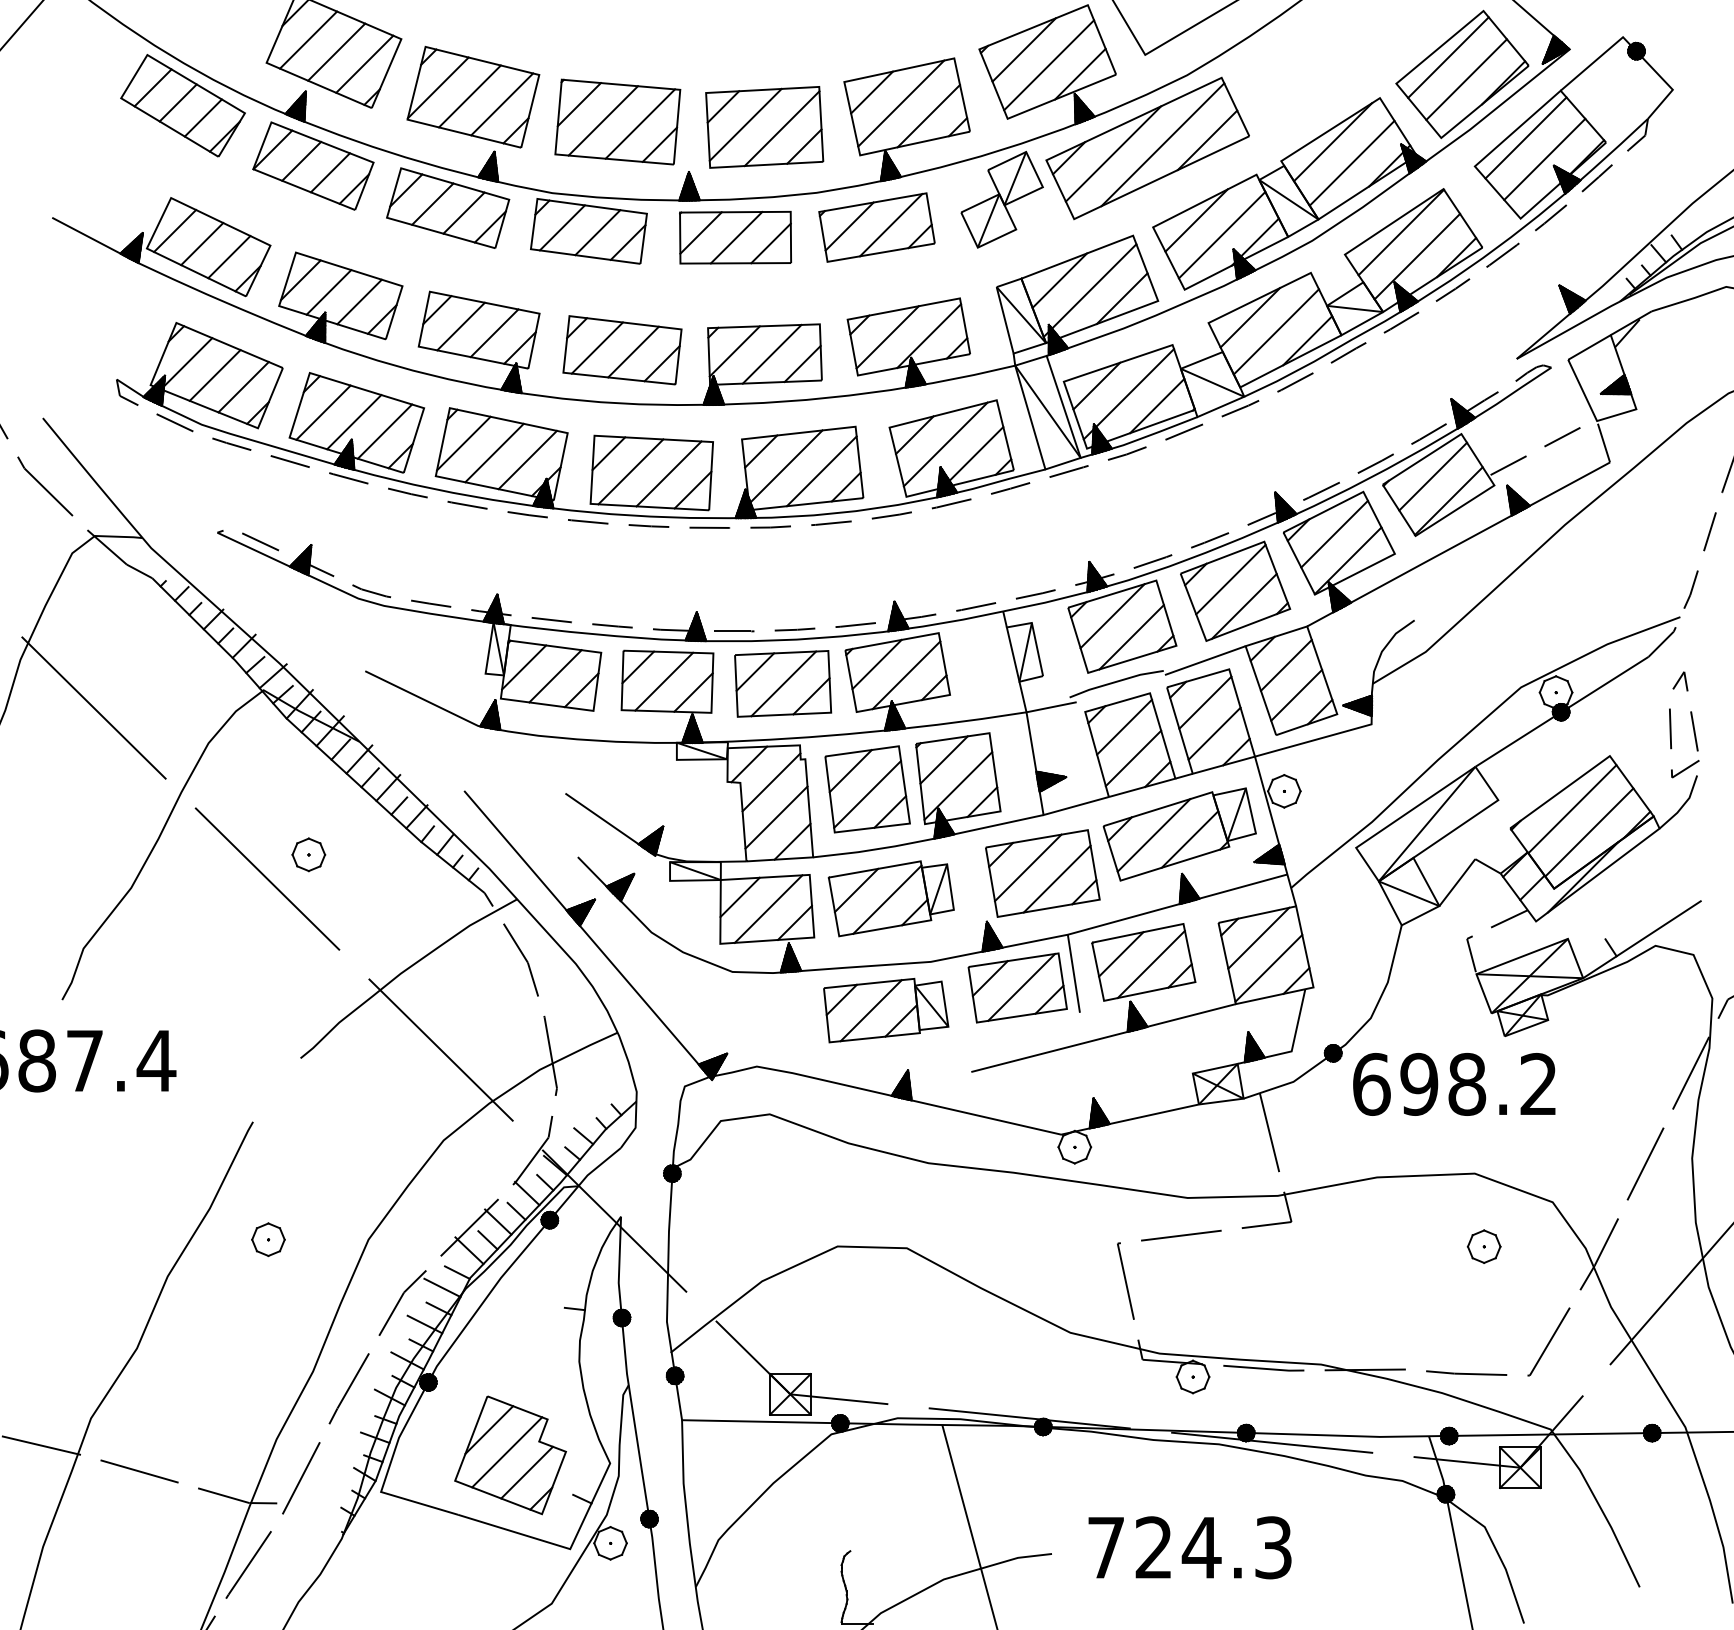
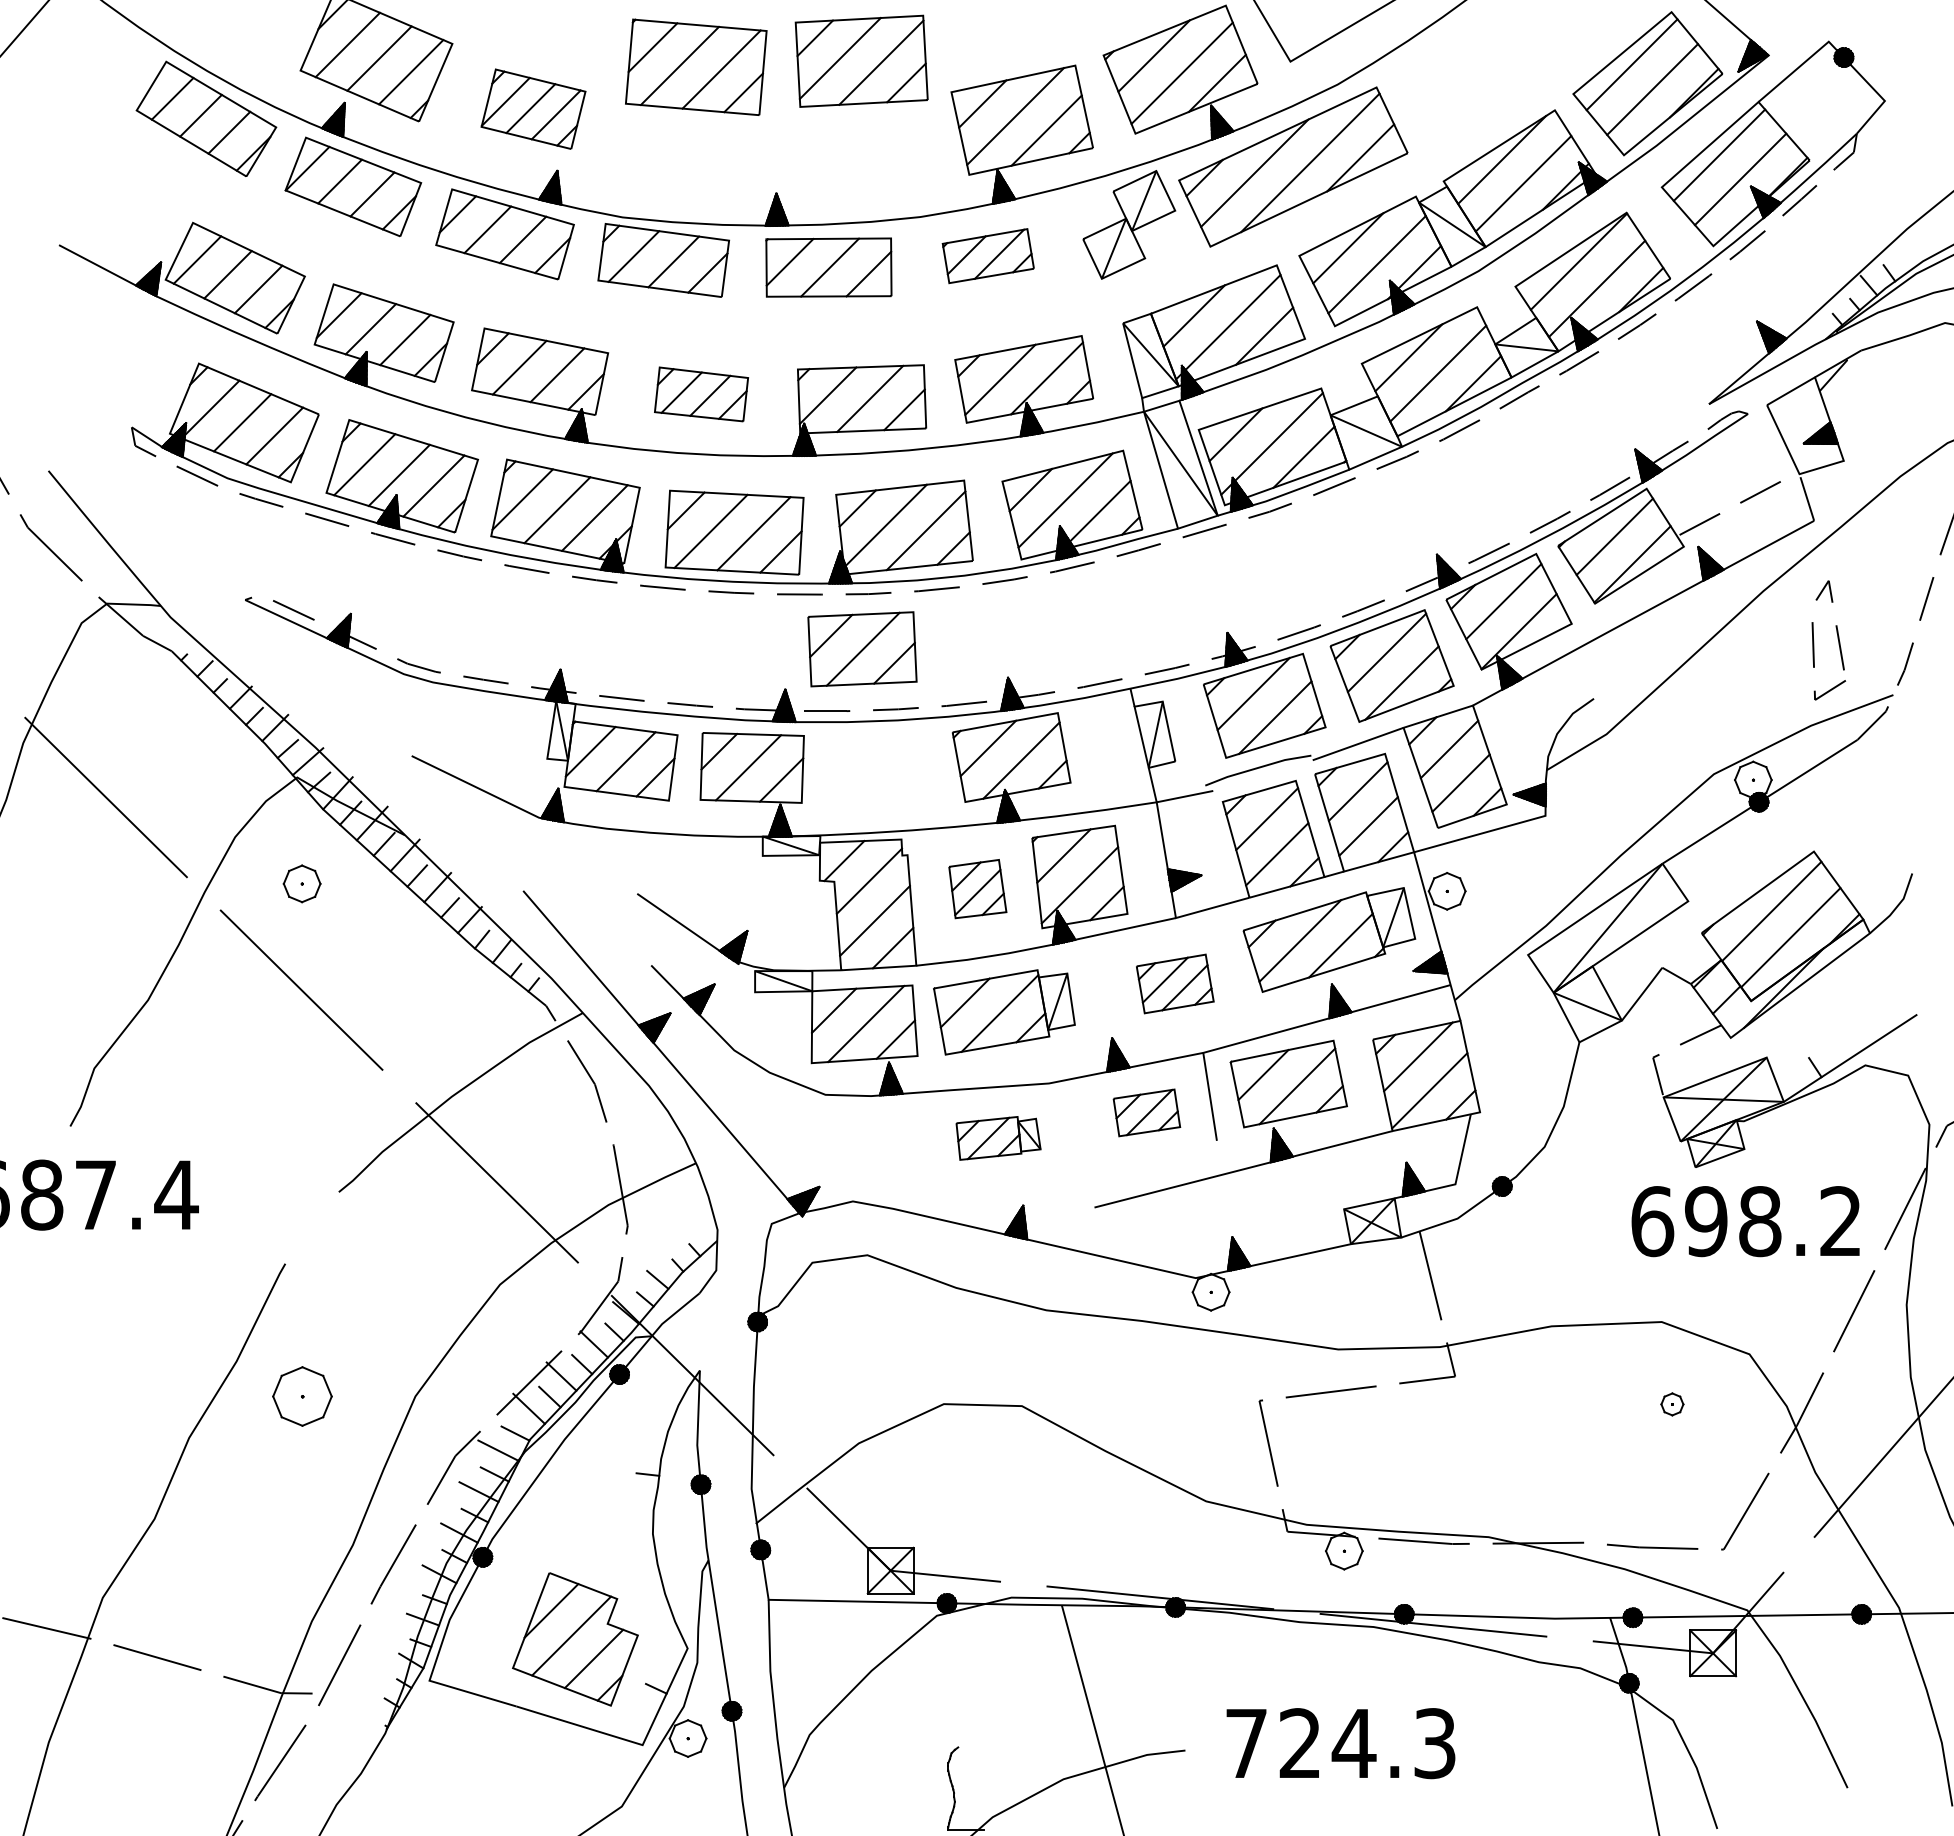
part: (473, 96) -> (533, 108), size x0.7
part: (618, 121) -> (696, 66), moved
part: (764, 126) -> (861, 60), moved
part: (877, 226) -> (988, 255), size x0.7
part: (622, 350) -> (701, 394), size x0.7
part: (783, 684) -> (862, 649), moved
part: (1692, 724) -> (1837, 639), moved
part: (867, 788) -> (977, 888), size x0.6
part: (308, 854) -> (301, 883), moved
part: (1043, 873) -> (1175, 983), size x0.6
part: (1017, 987) -> (1146, 1112), size x0.6
part: (886, 1010) -> (998, 1138), size x0.6
text: (1454, 1084) -> (1745, 1221), moved
part: (268, 1239) -> (302, 1396), size x1.6
part: (1484, 1246) -> (1672, 1404), size x0.6

